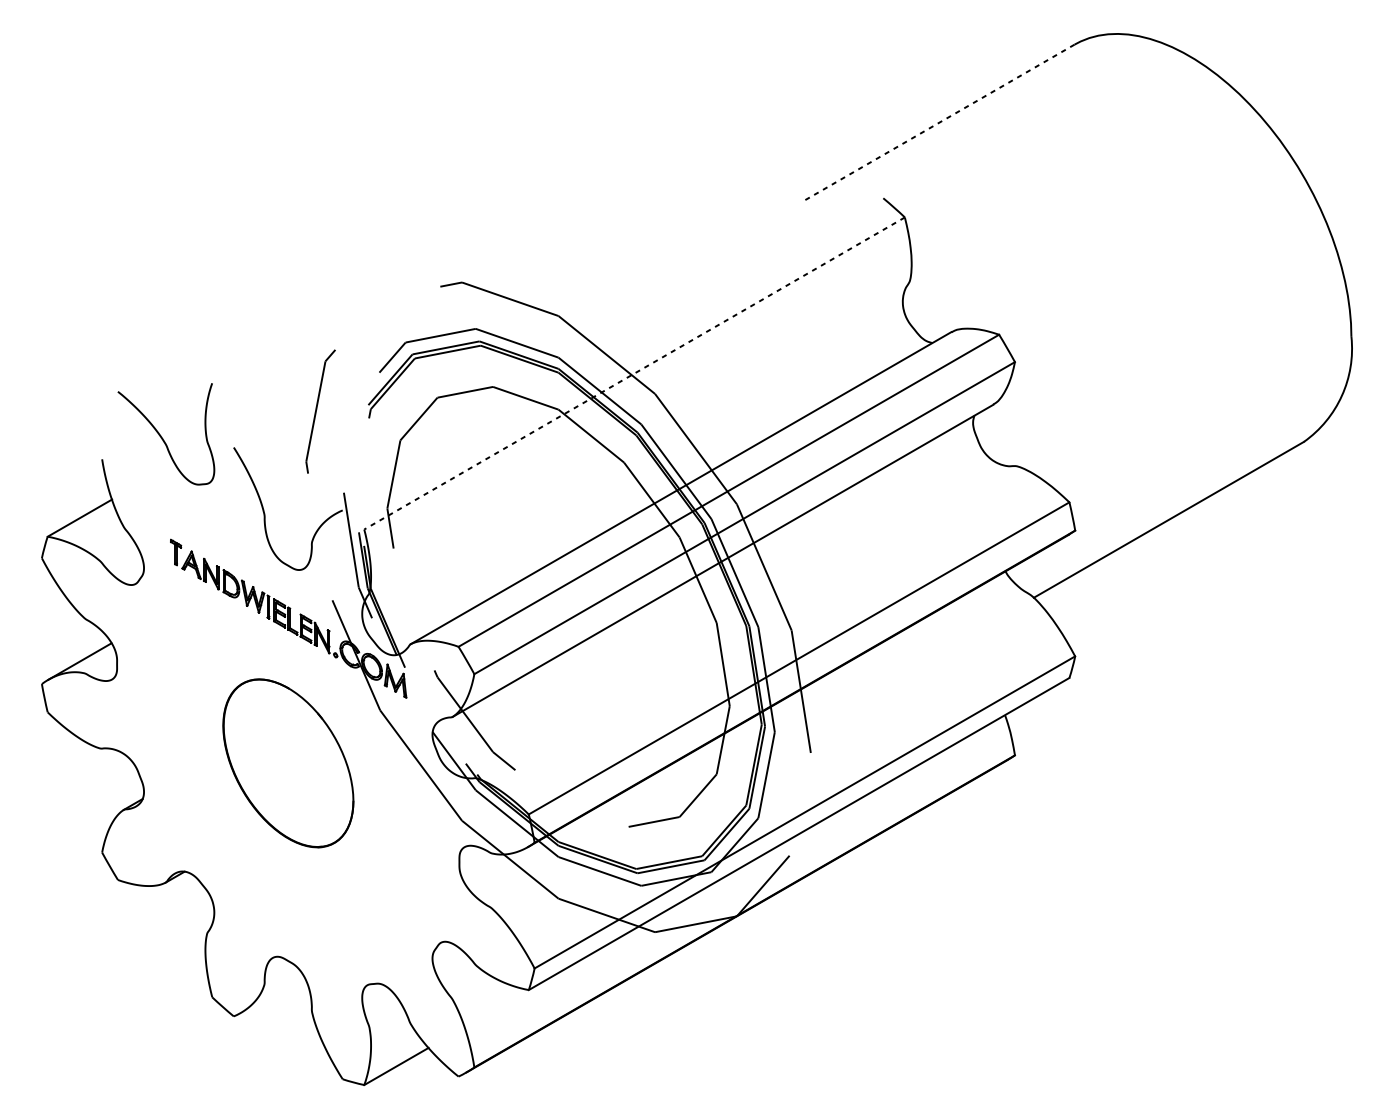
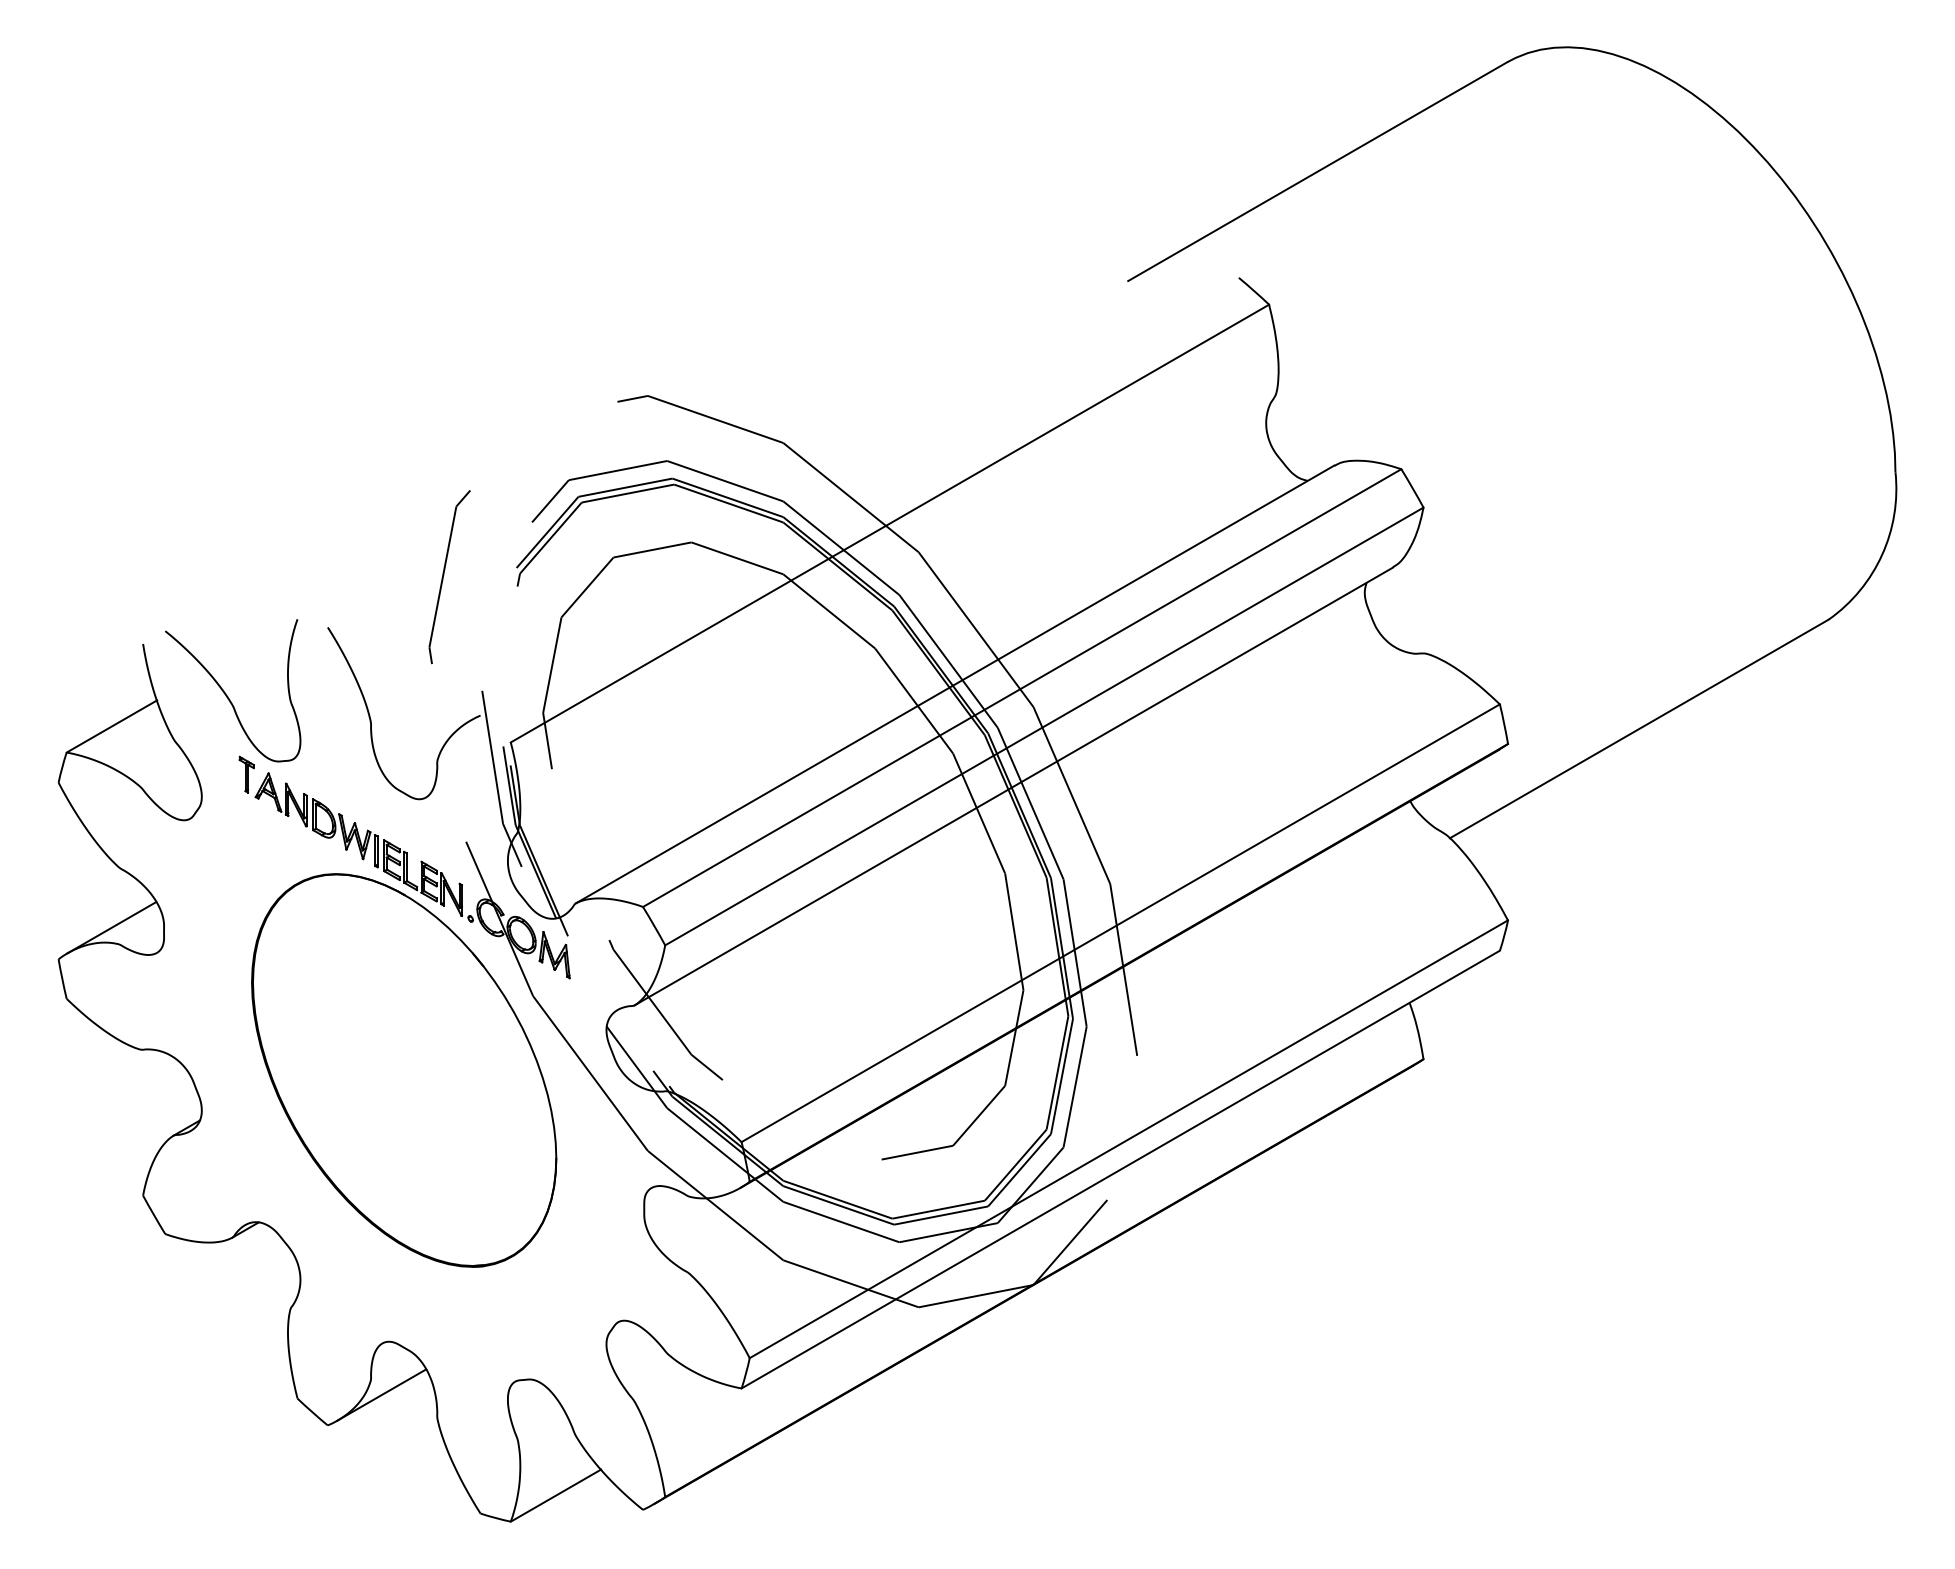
line: (939, 122) -> (1317, 171), dashed -> solid
line: (634, 373) -> (889, 523), dashed -> solid
curve: (161, 436) -> (226, 693), moved
part: (288, 763) -> (404, 1070), size x1.67
line: (272, 994) -> (381, 1394), added

